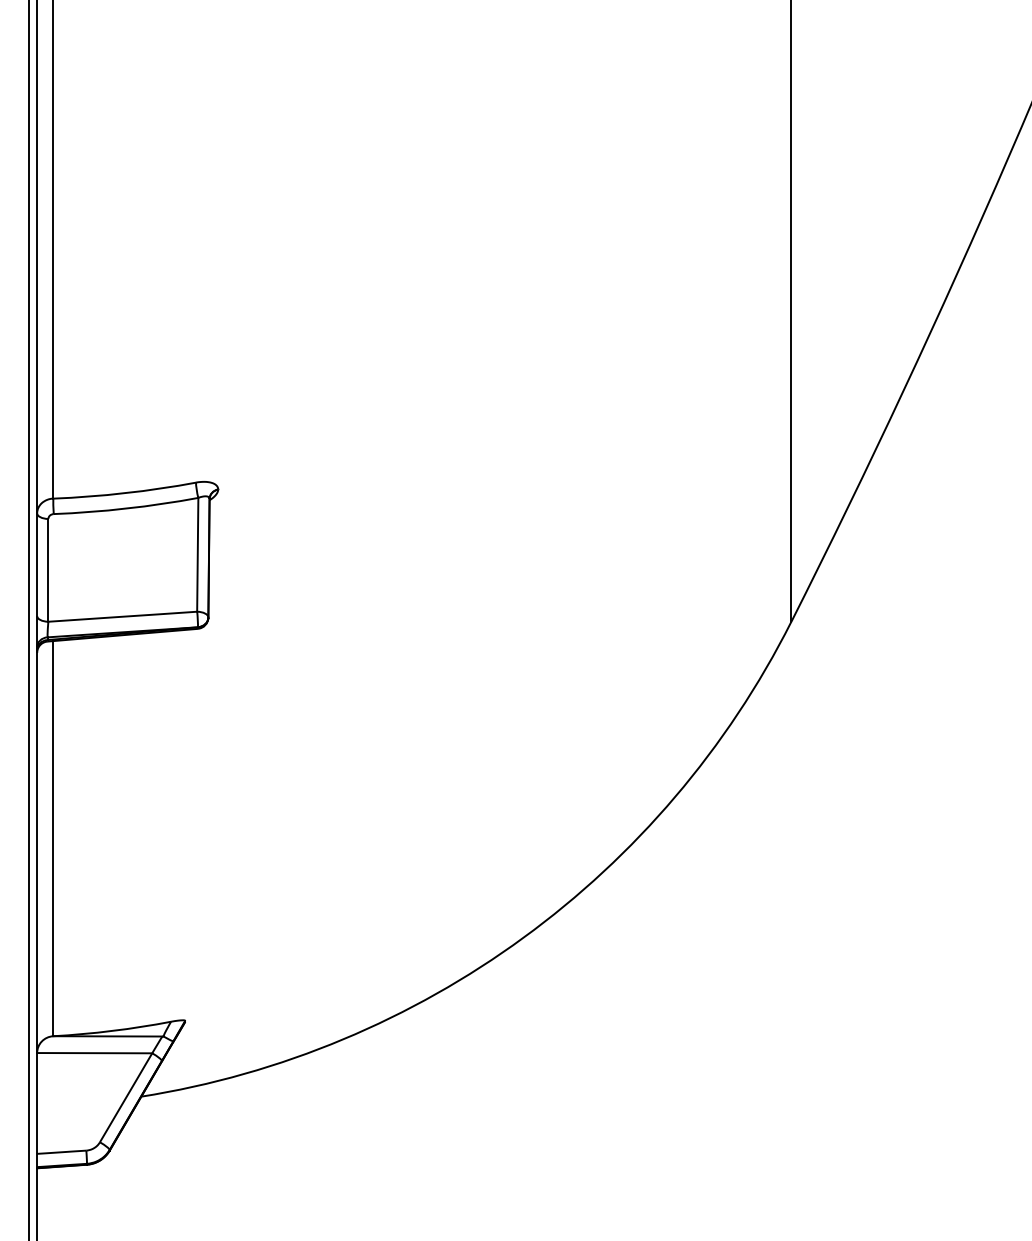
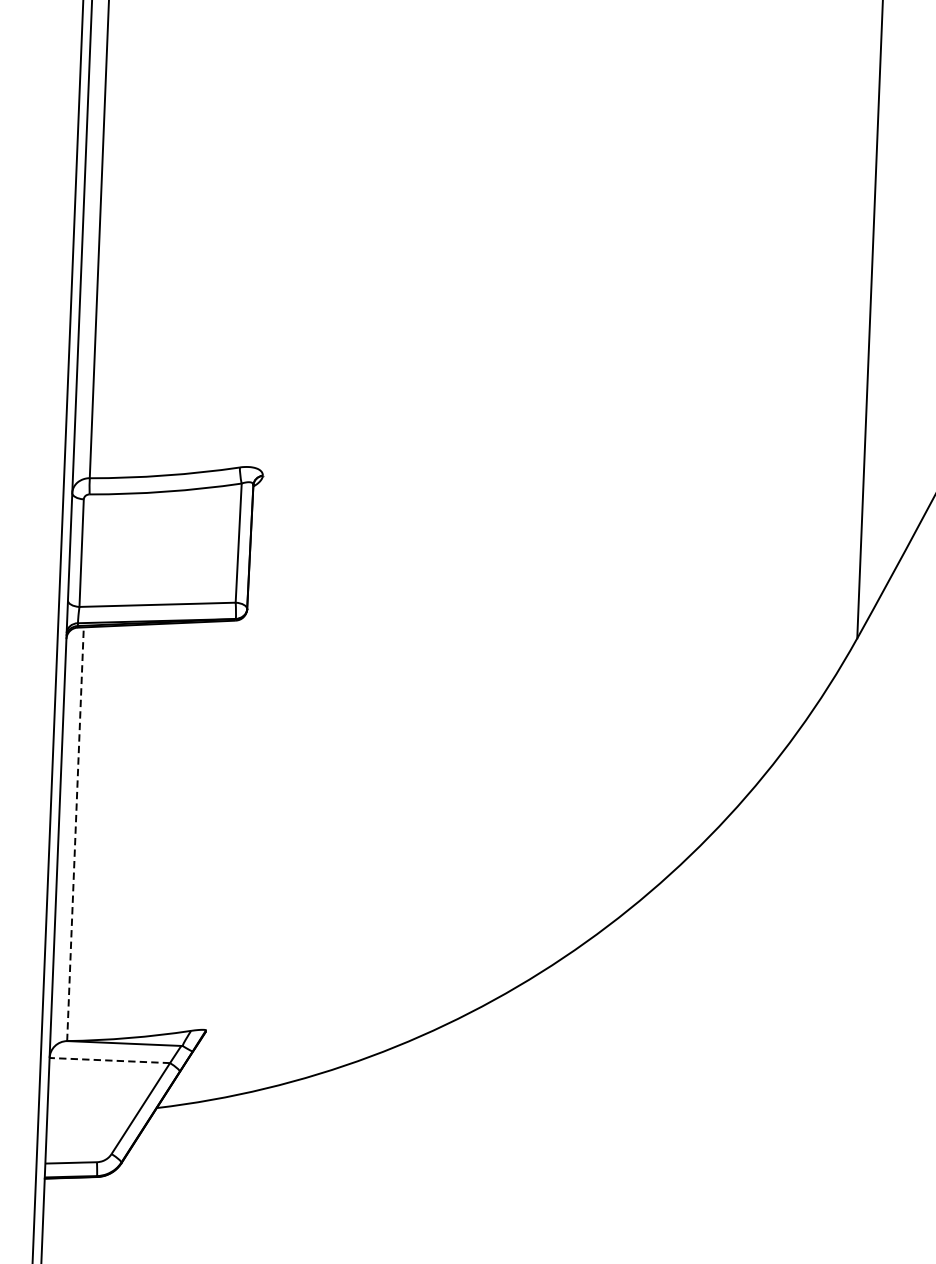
line: (53, 838) -> (75, 834), solid -> dashed
line: (94, 1053) -> (109, 1060), solid -> dashed

